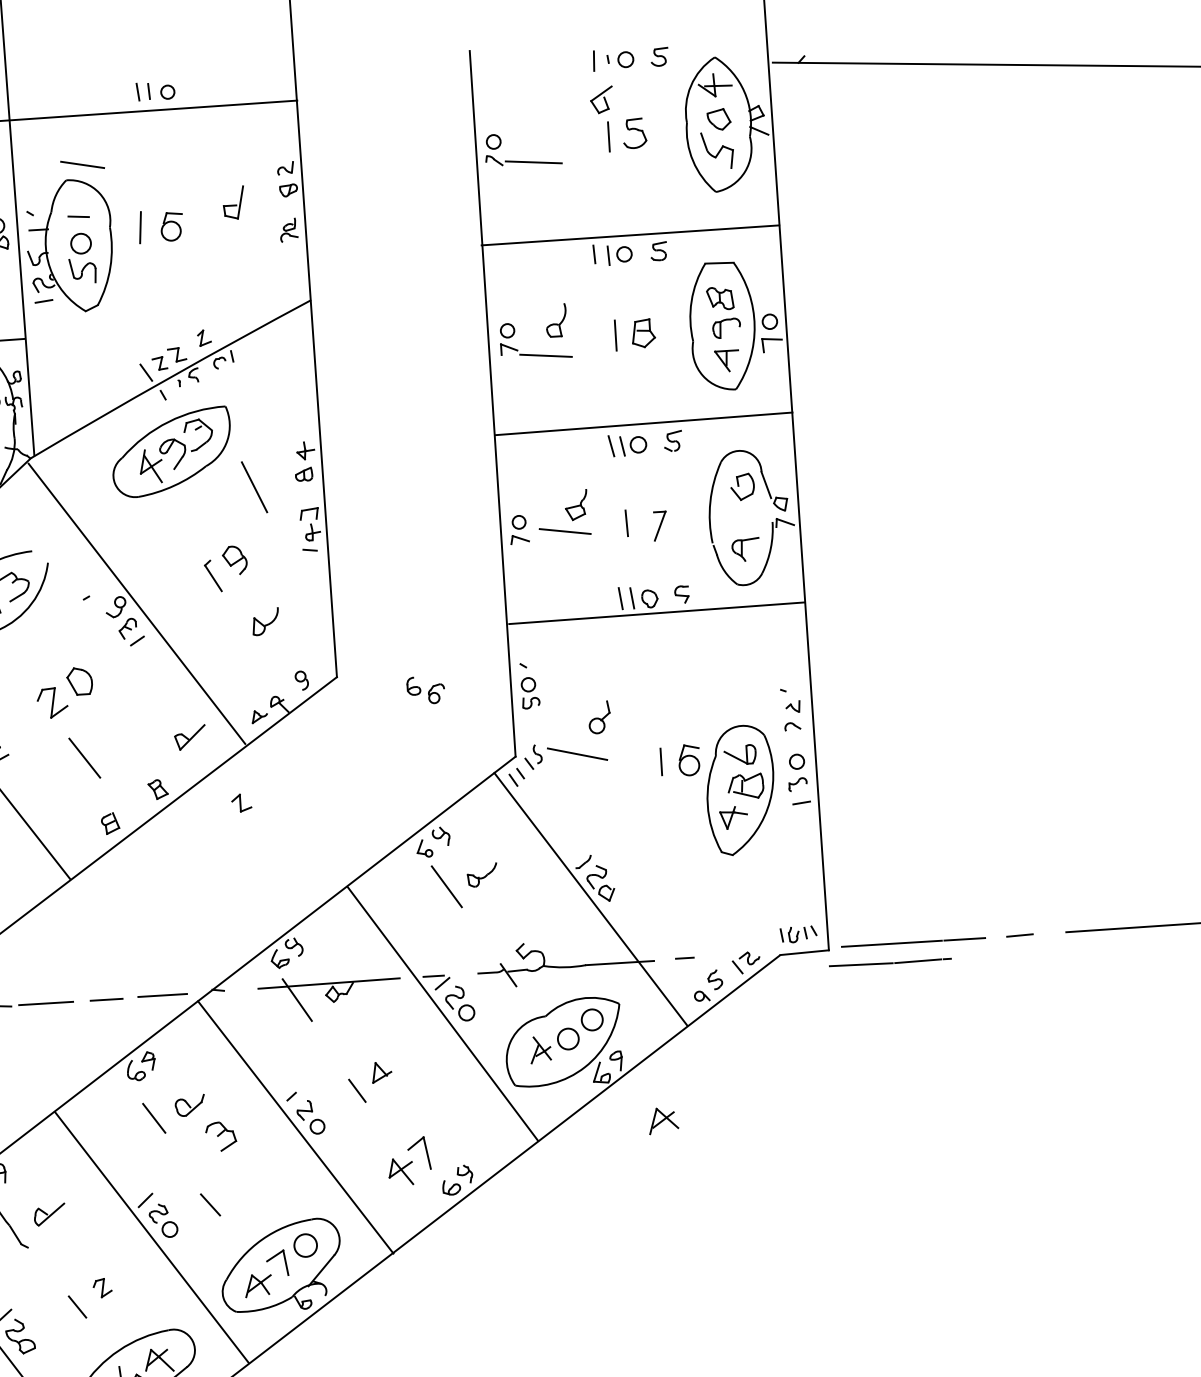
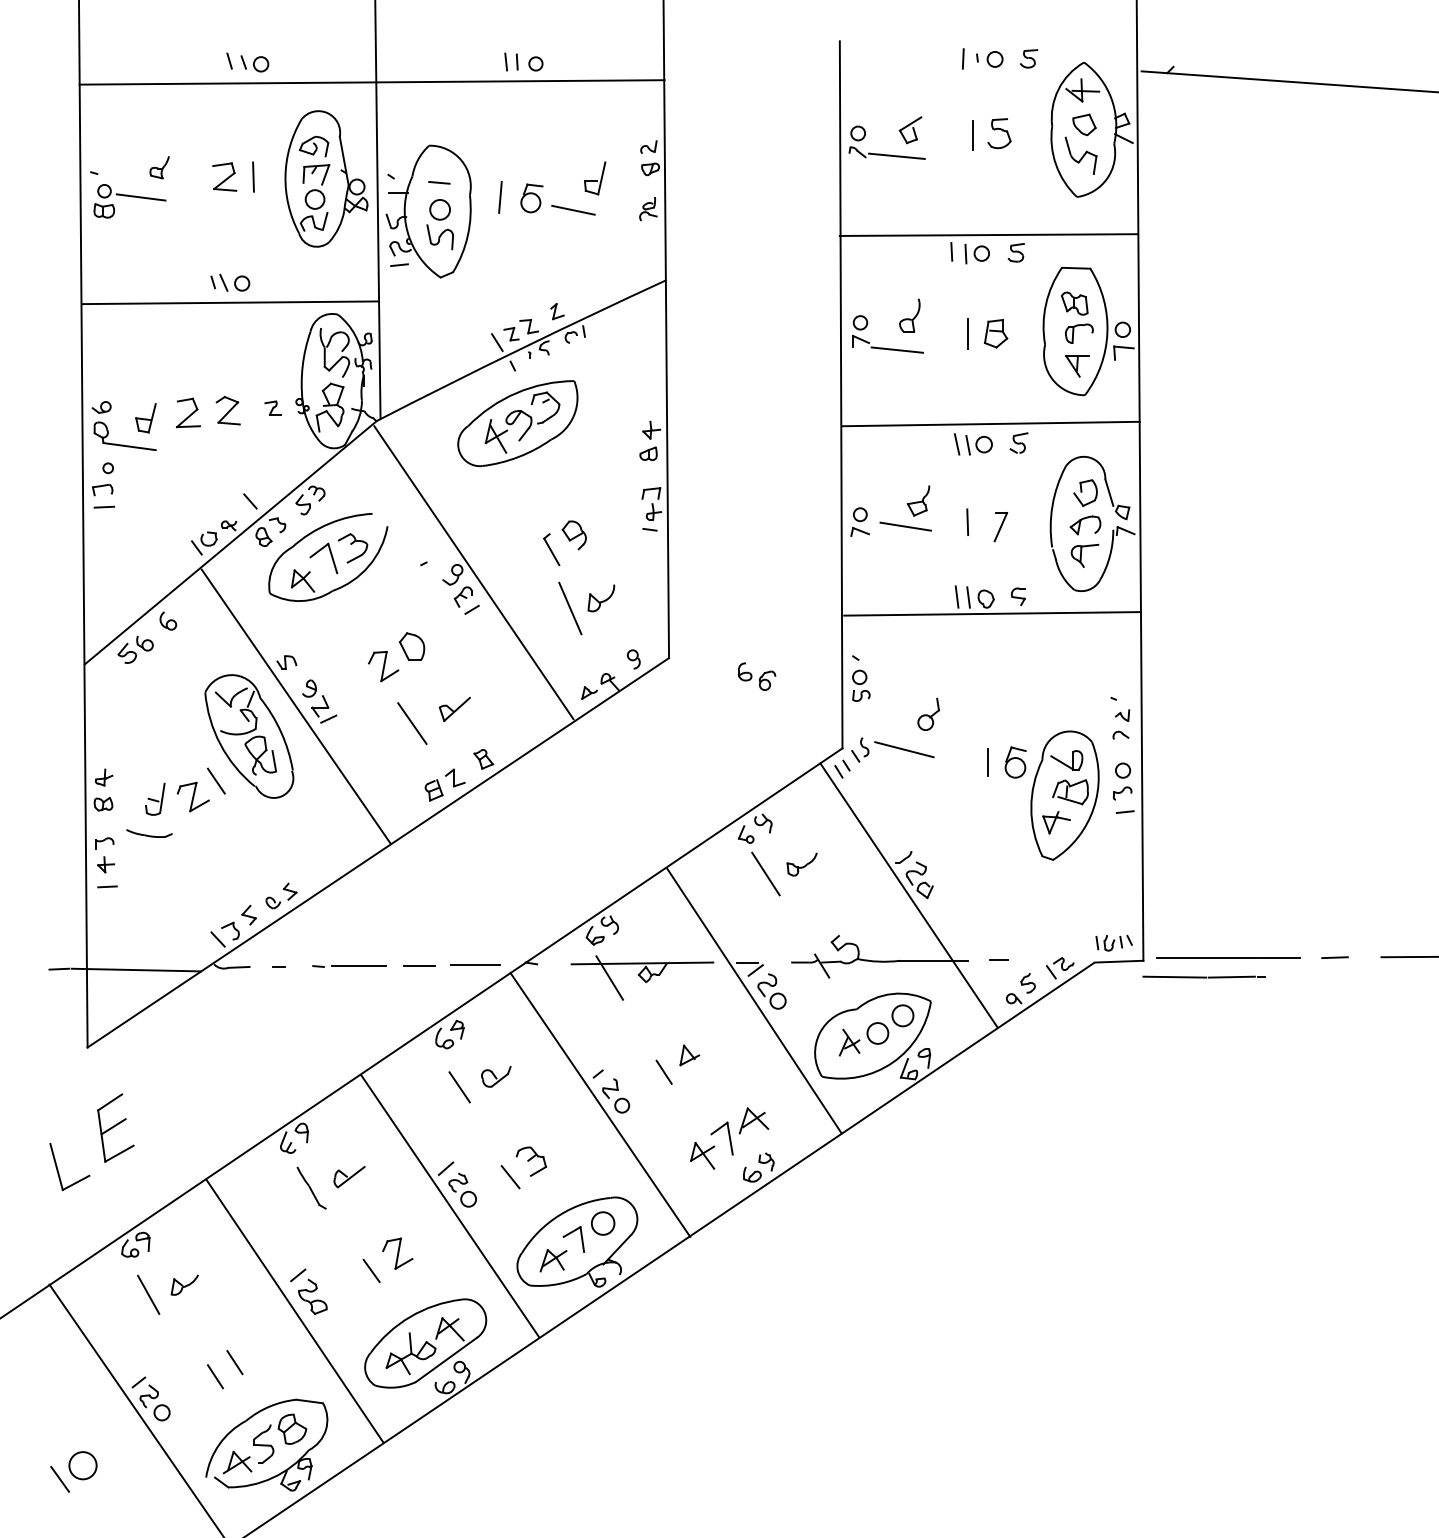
part: (601, 100) -> (910, 130), moved
line: (82, 165) -> (573, 210), moved
line: (254, 487) -> (570, 608), moved
part: (744, 519) -> (1085, 525), added
part: (189, 737) -> (454, 709), moved
part: (241, 802) -> (455, 777), moved
part: (663, 1120) -> (753, 1120), moved
part: (221, 1136) -> (531, 1161), moved
part: (102, 1288) -> (397, 1253), size x1.67

